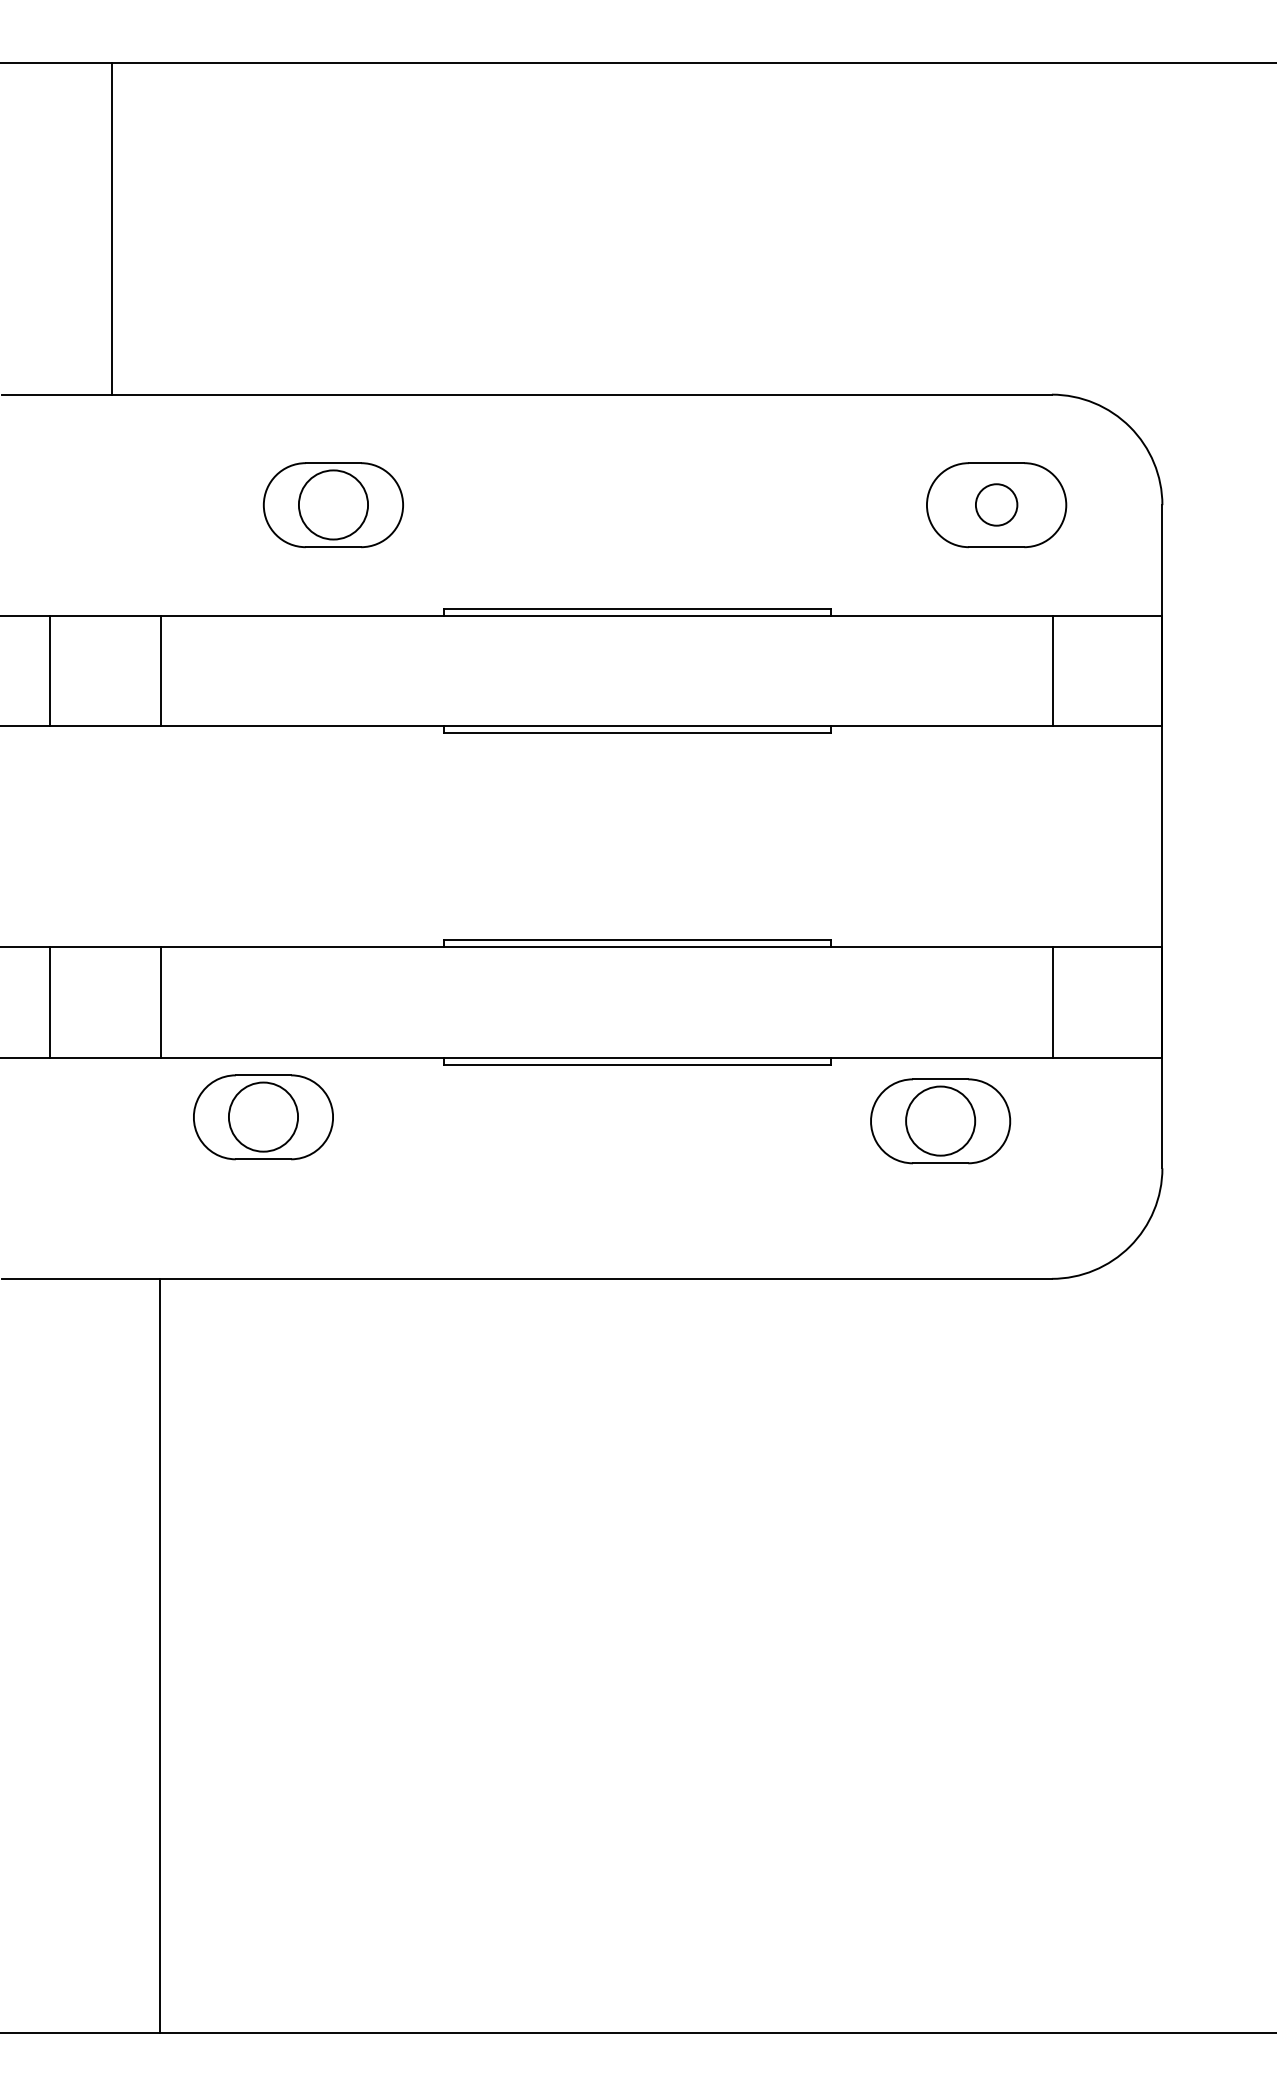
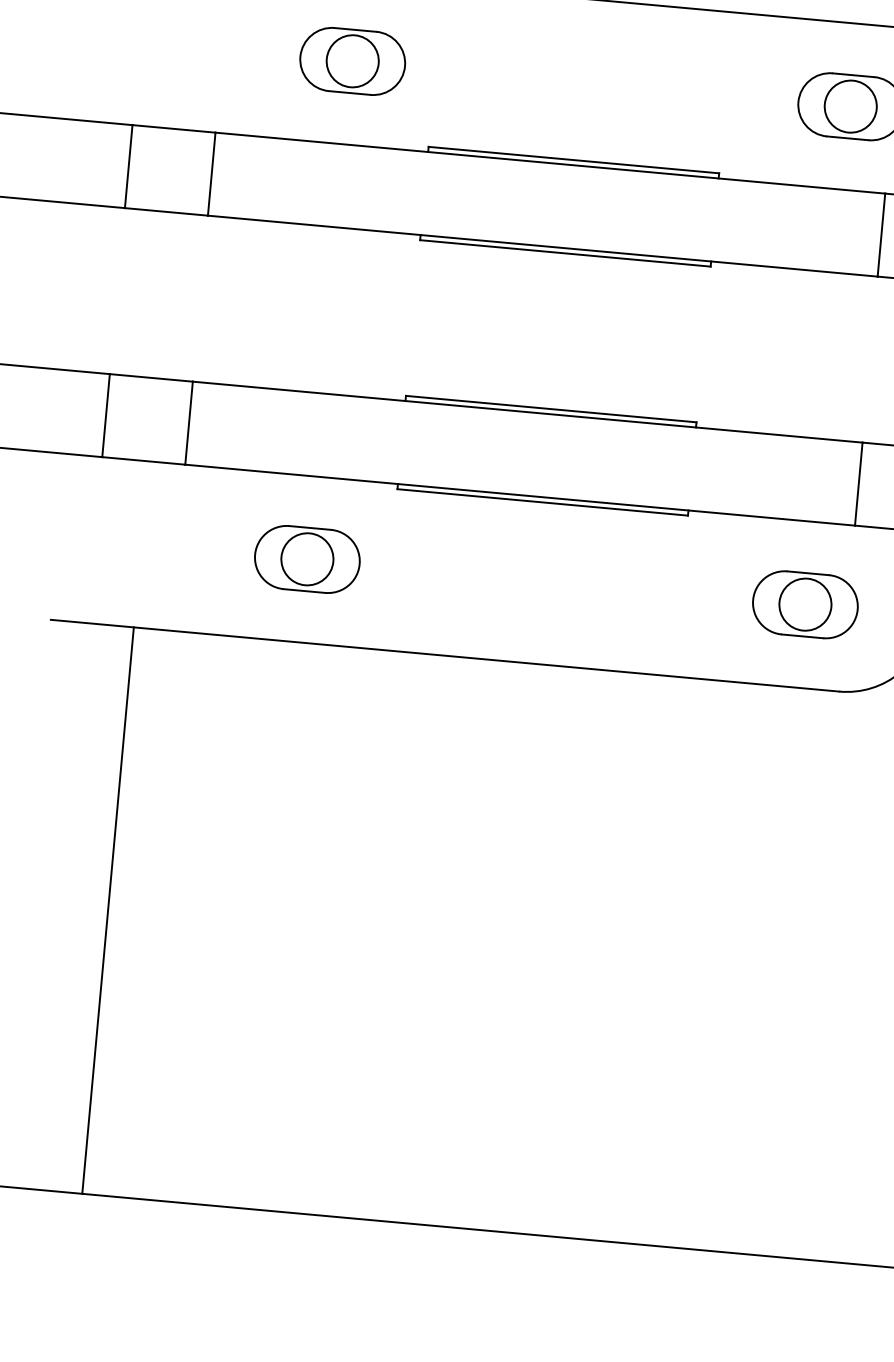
circle: (996, 504) -> (850, 106), size x1.67
part: (263, 1117) -> (307, 559), moved
part: (940, 1121) -> (805, 604), moved
line: (160, 1655) -> (108, 910), moved

